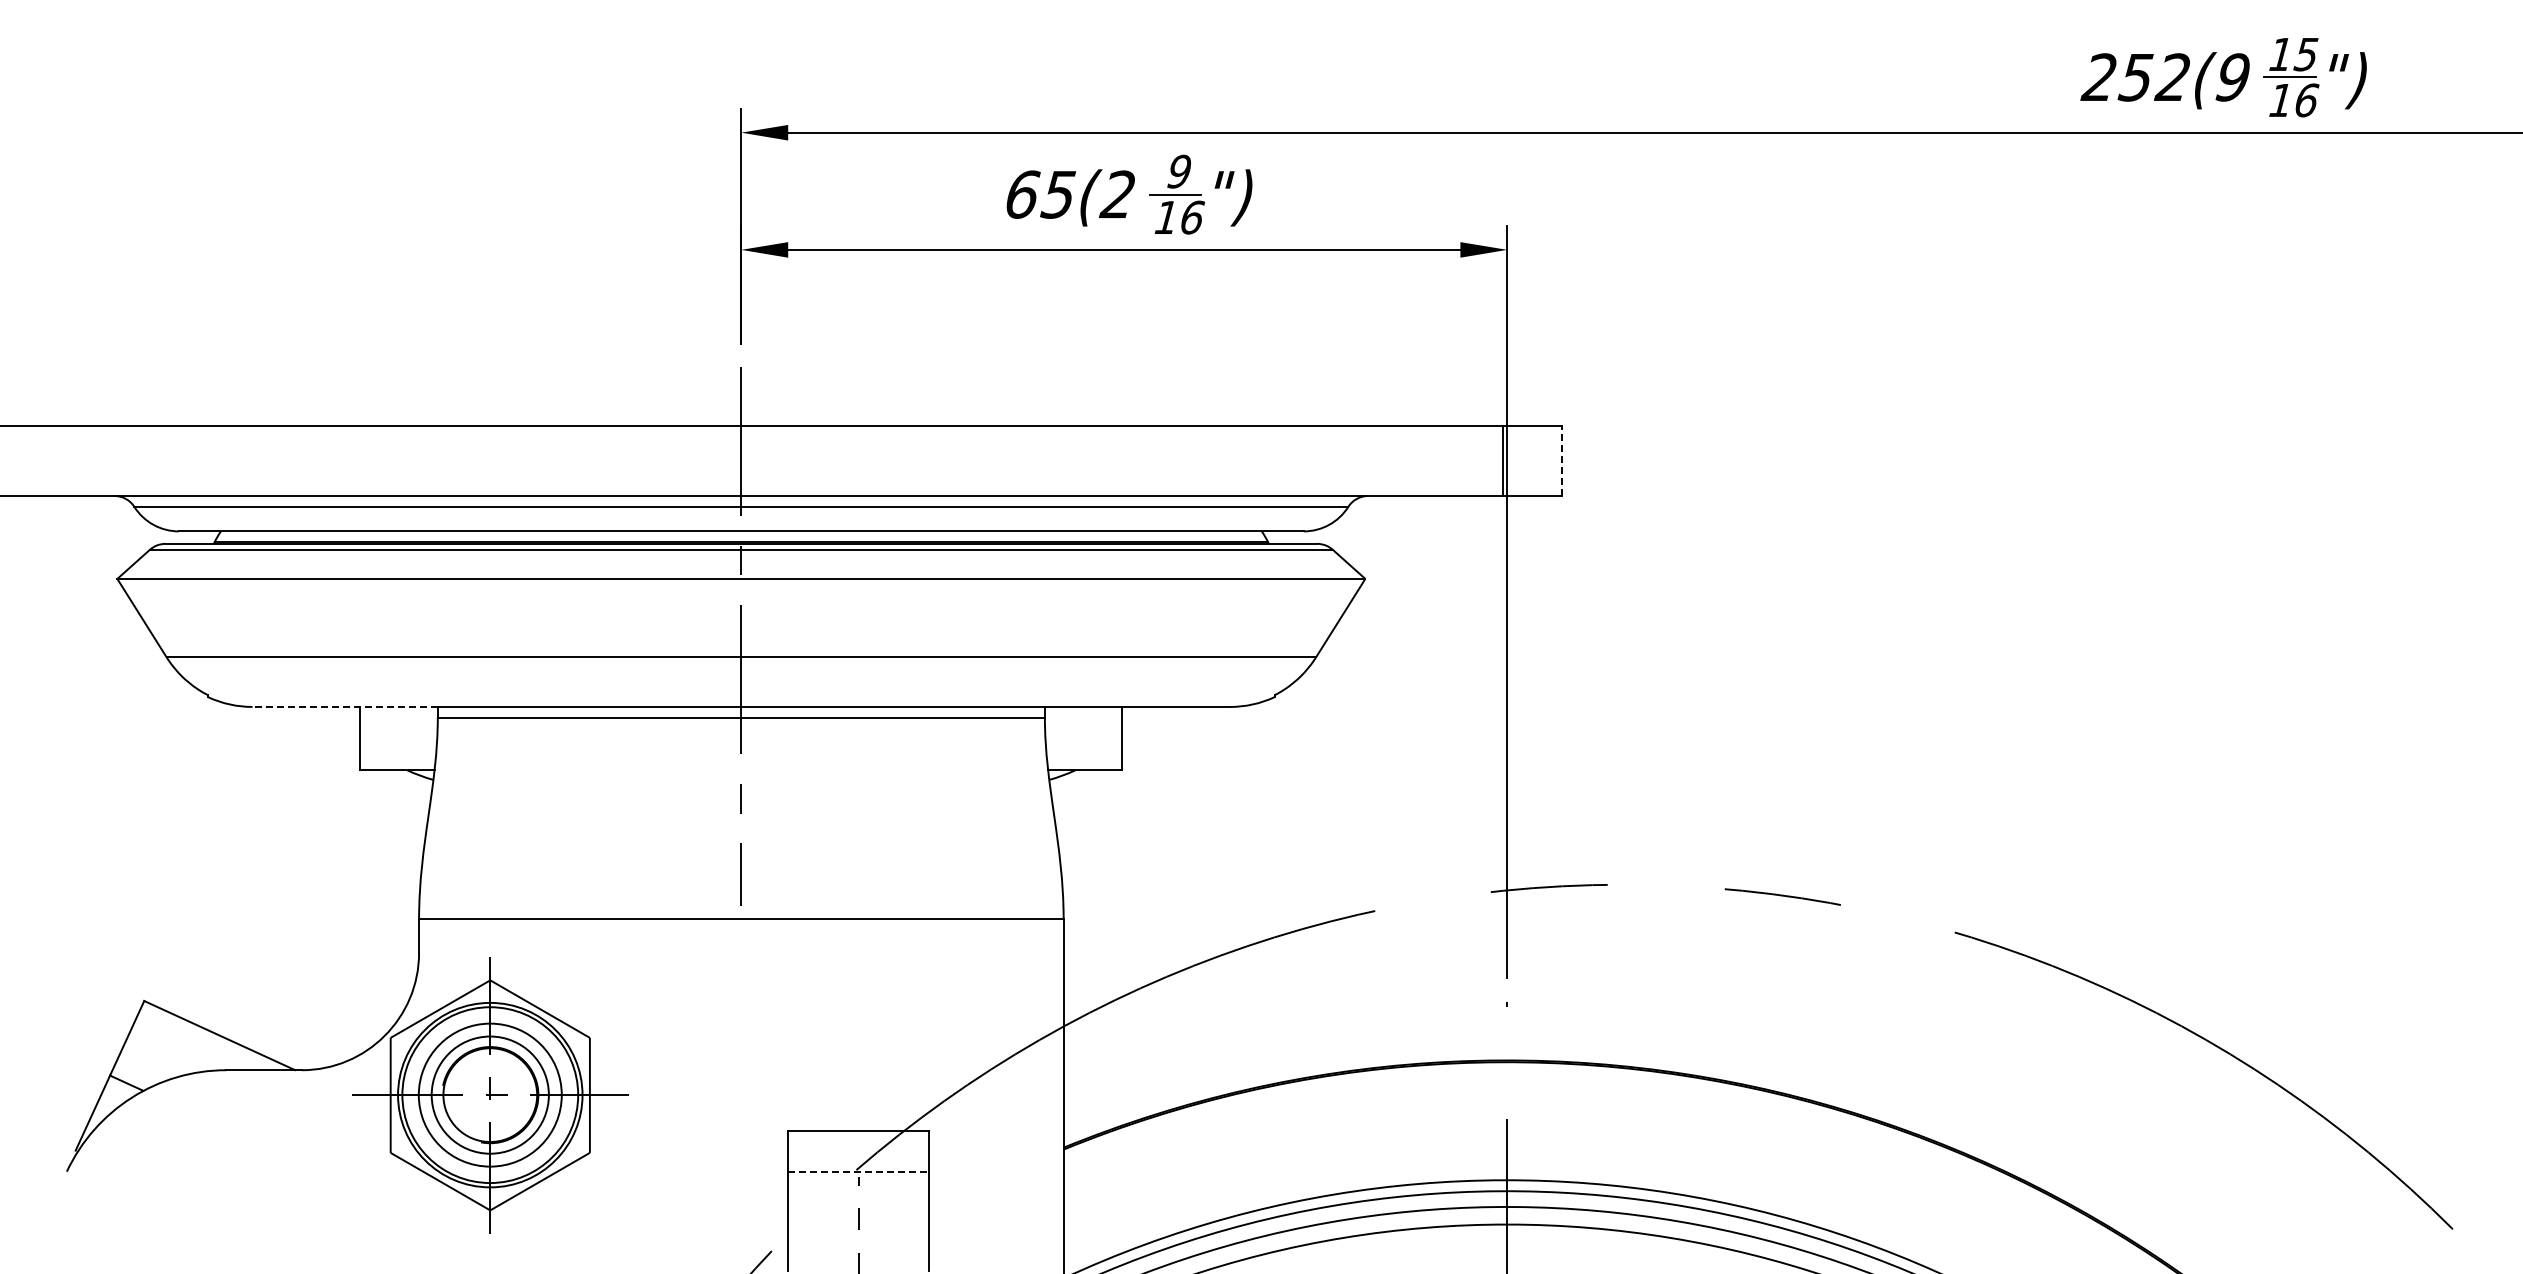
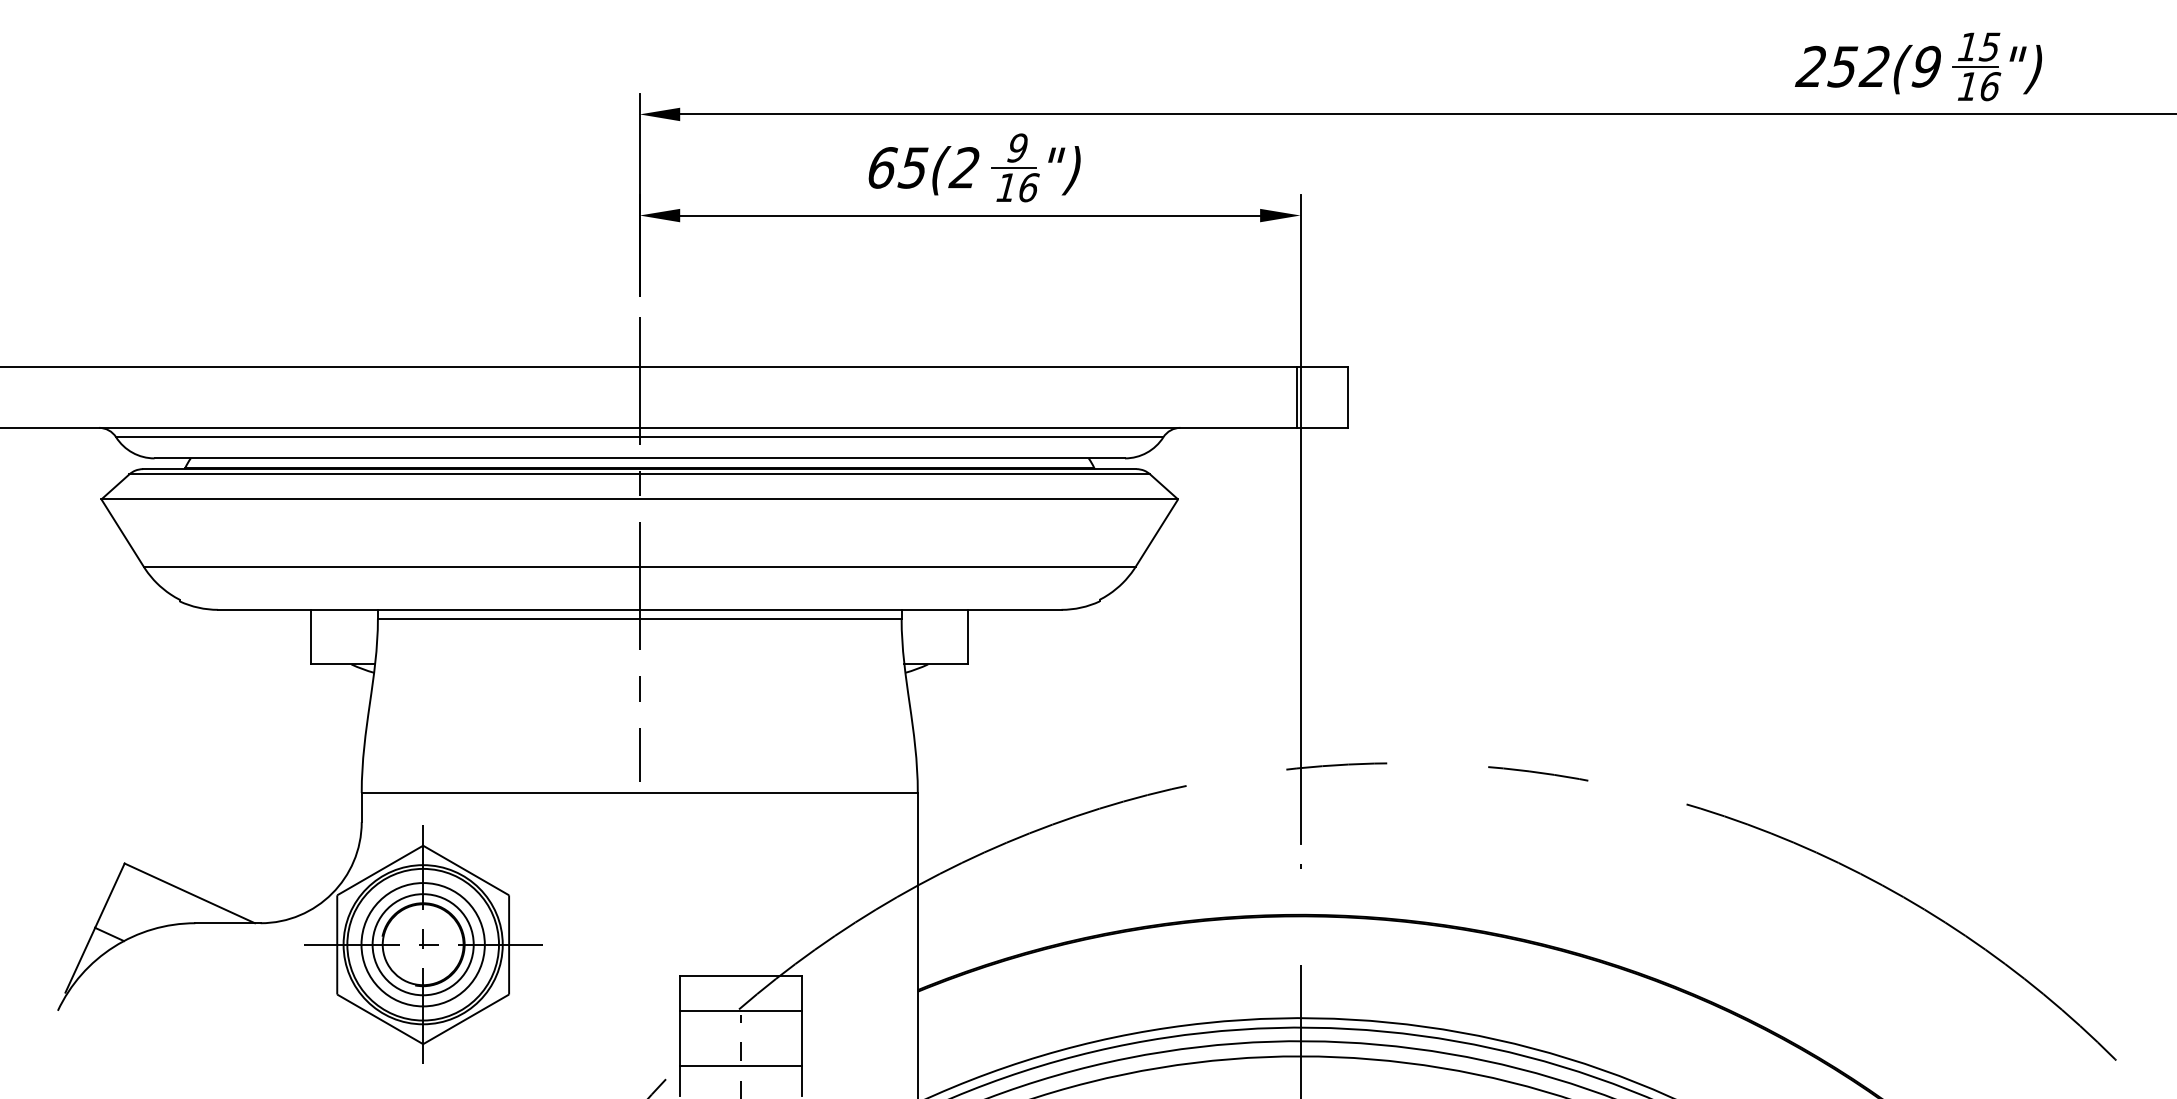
line: (1561, 460) -> (1347, 397), dashed -> solid
line: (345, 706) -> (298, 609), dashed -> solid
line: (859, 1171) -> (741, 1010), dashed -> solid
line: (858, 1235) -> (740, 1065), added

